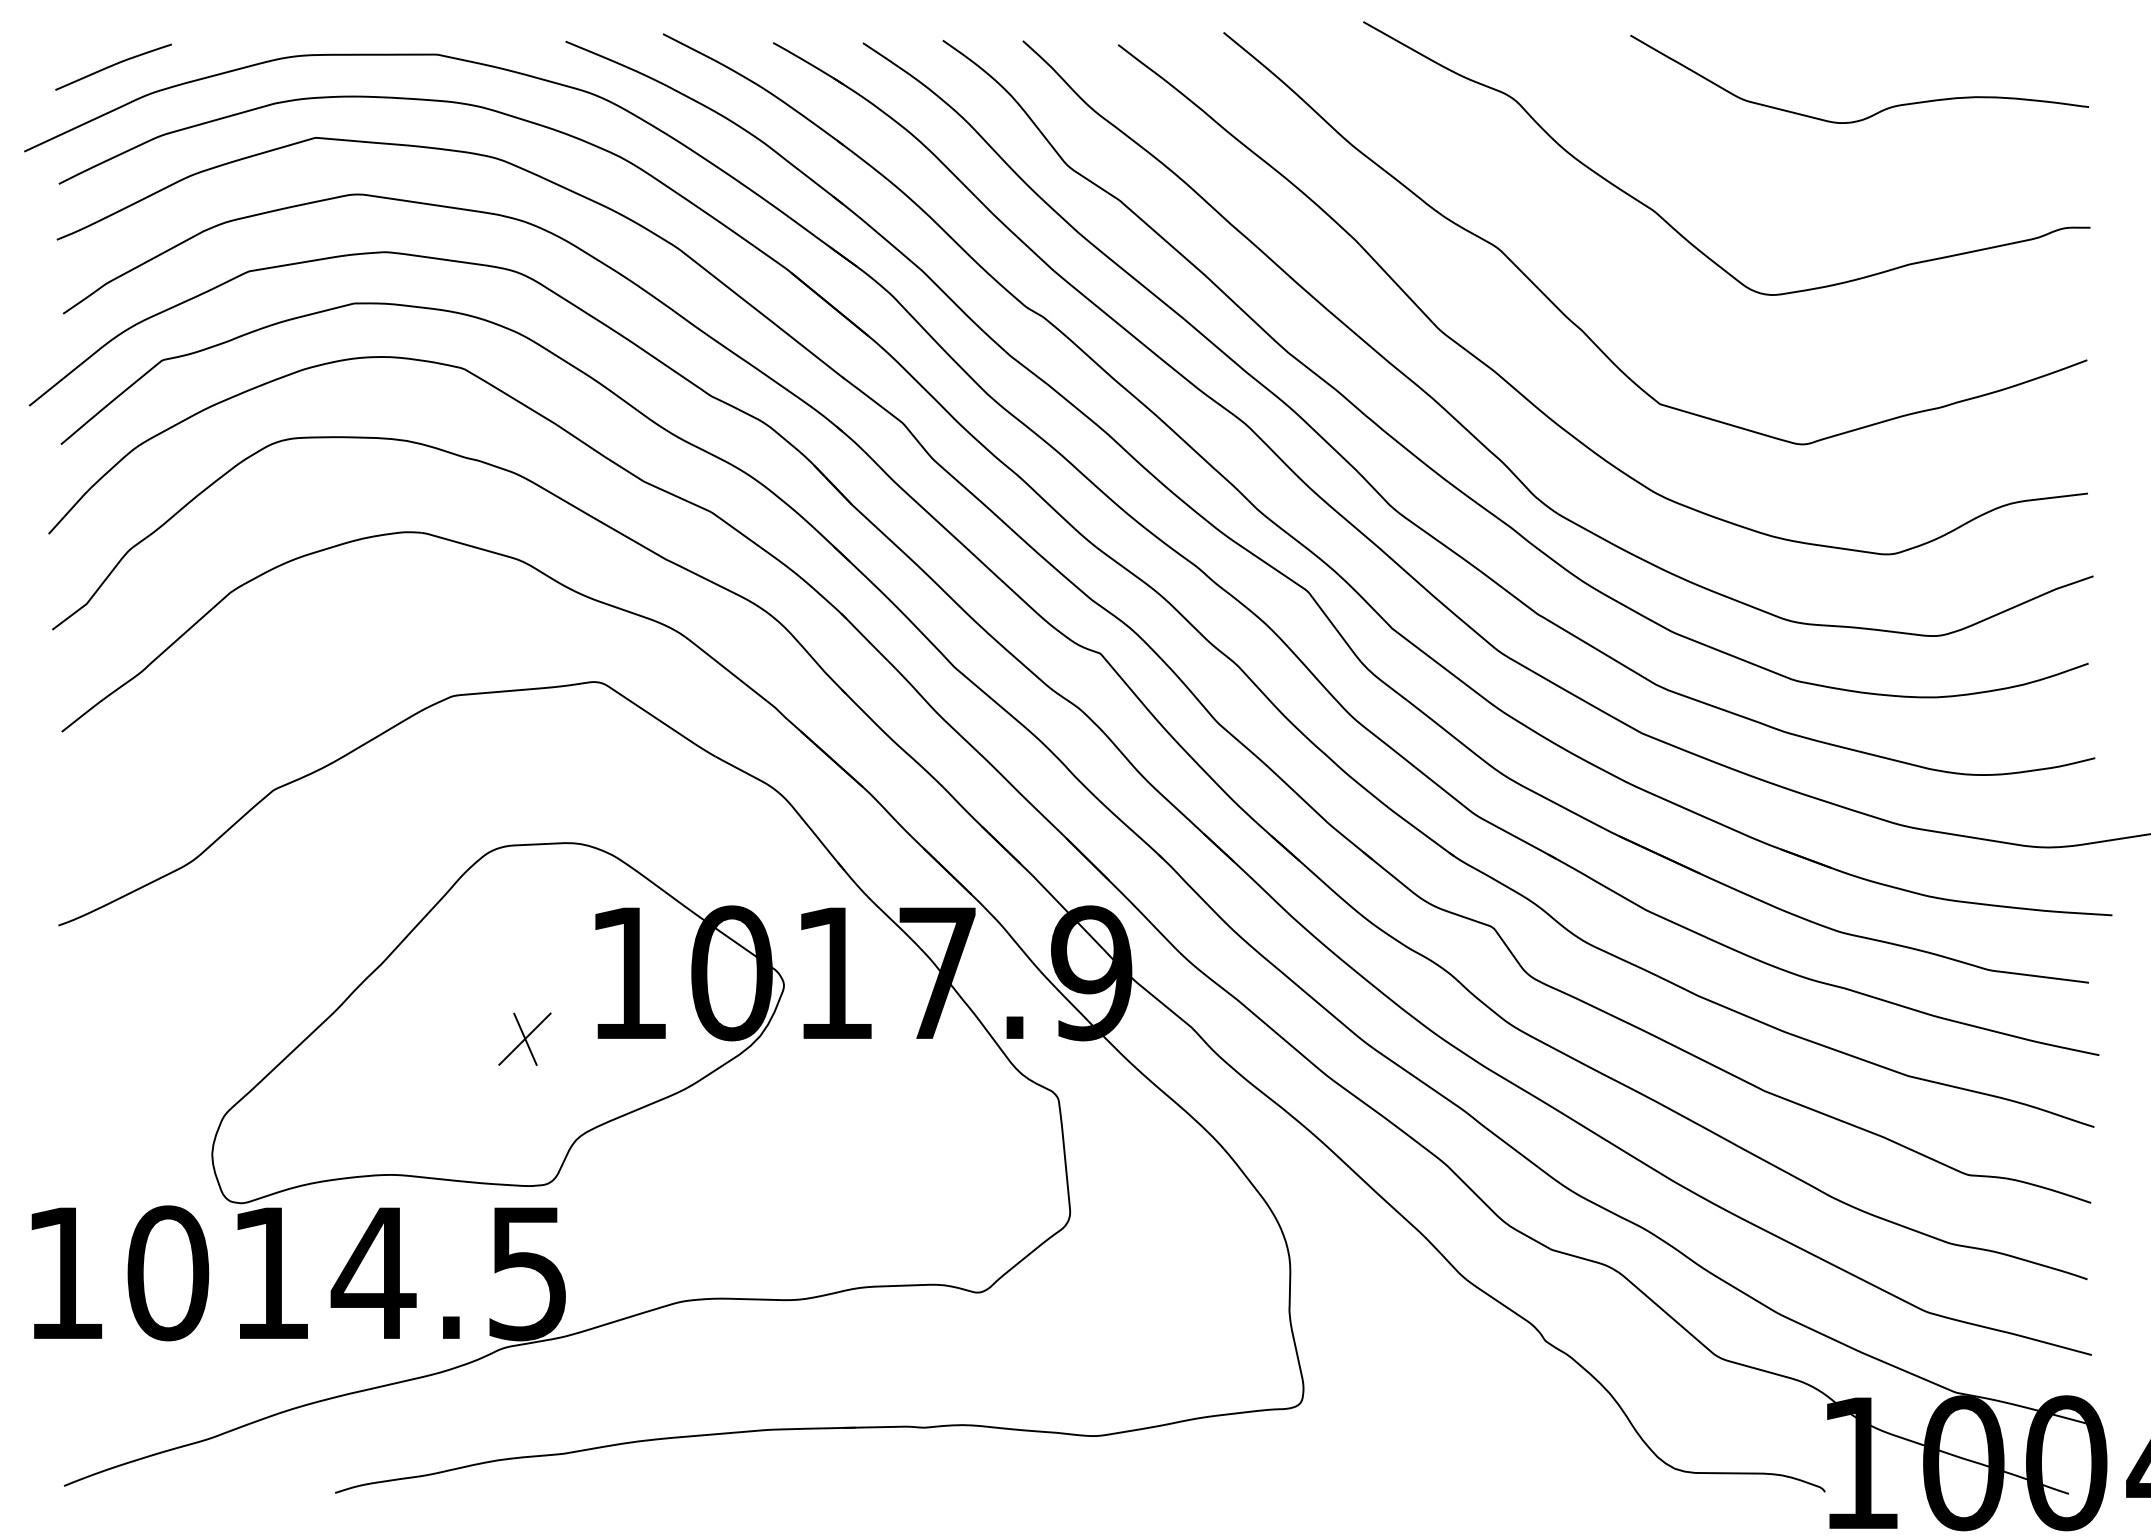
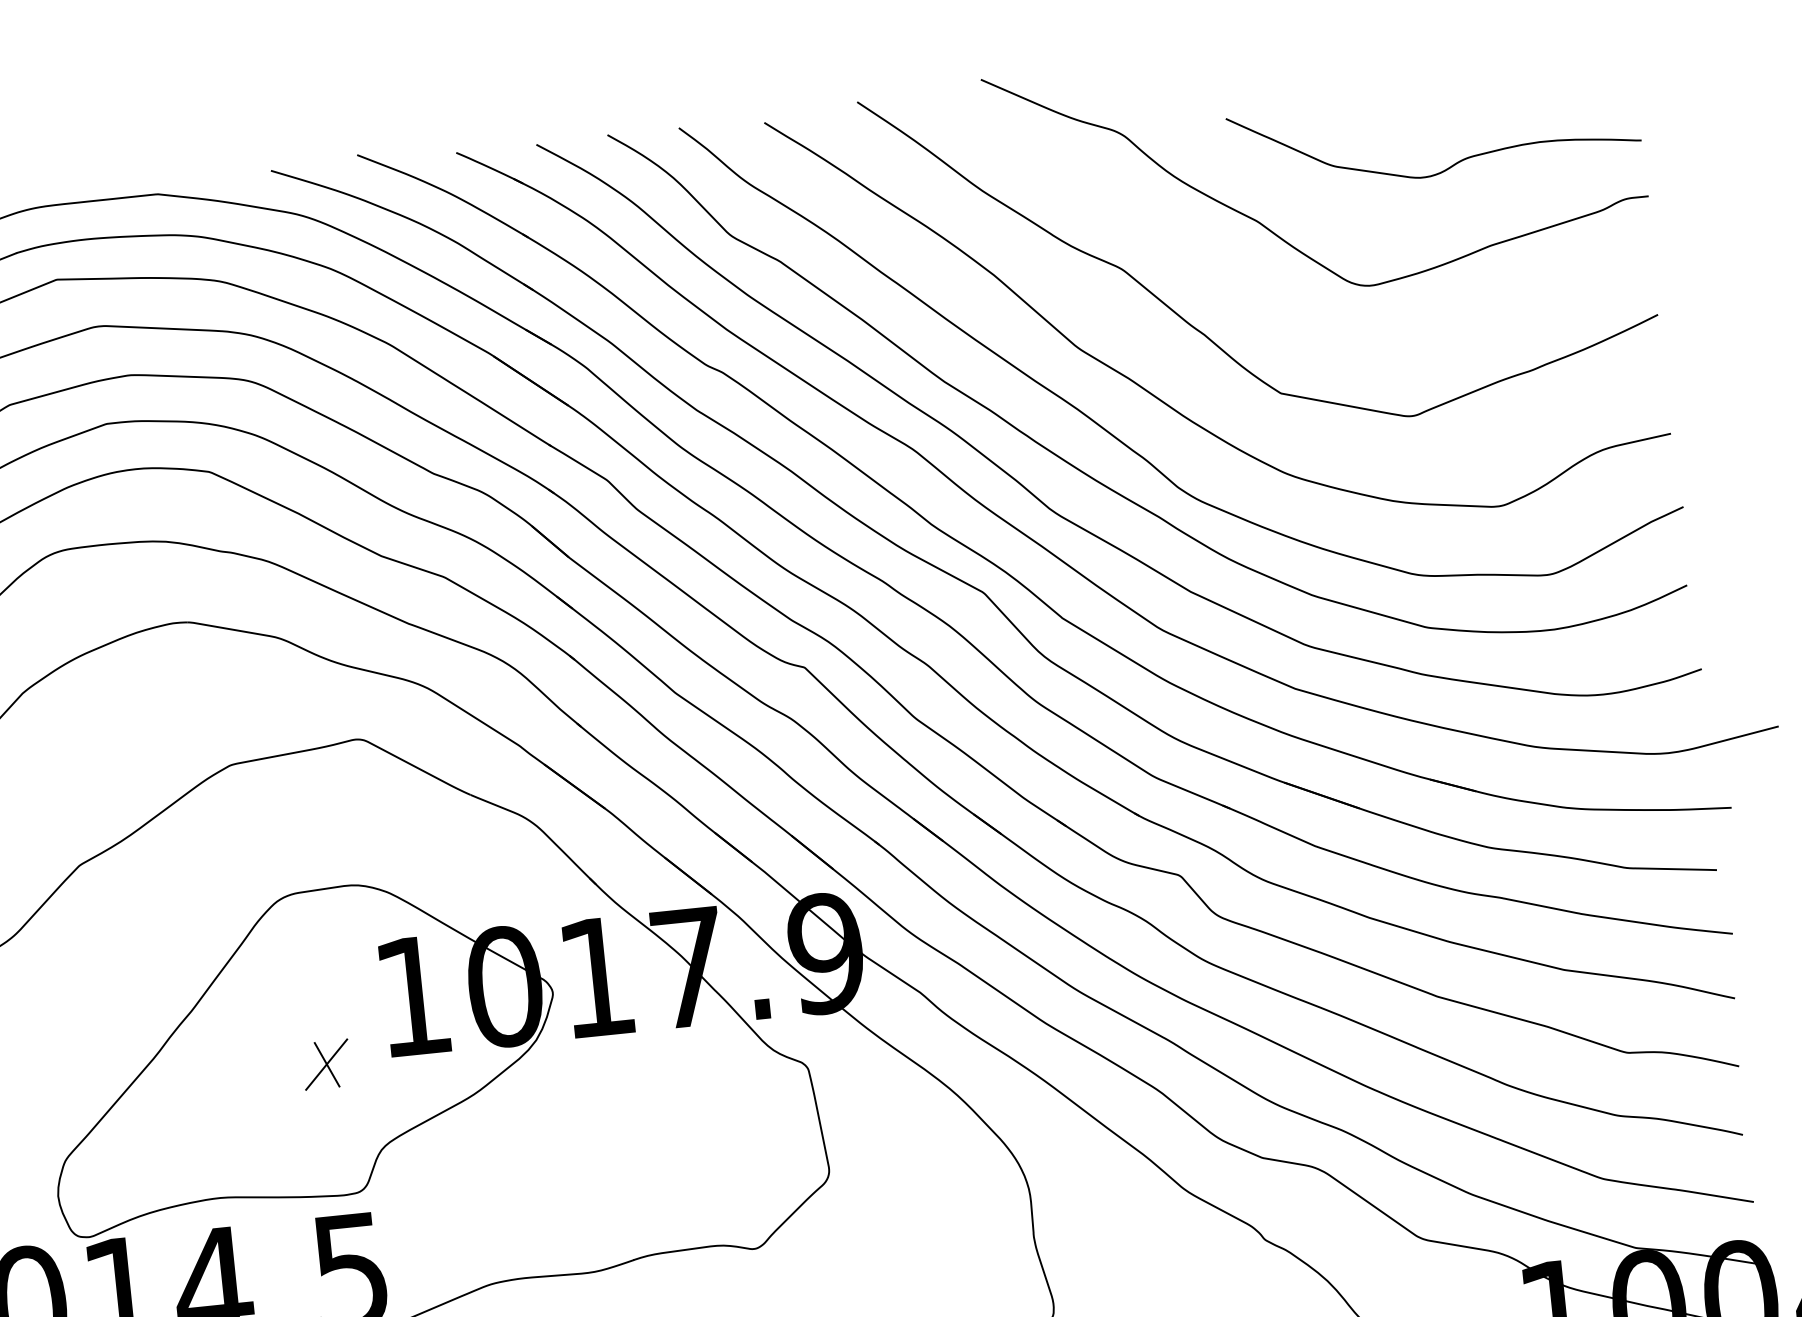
curve: (1876, 112) -> (1452, 164), moved

